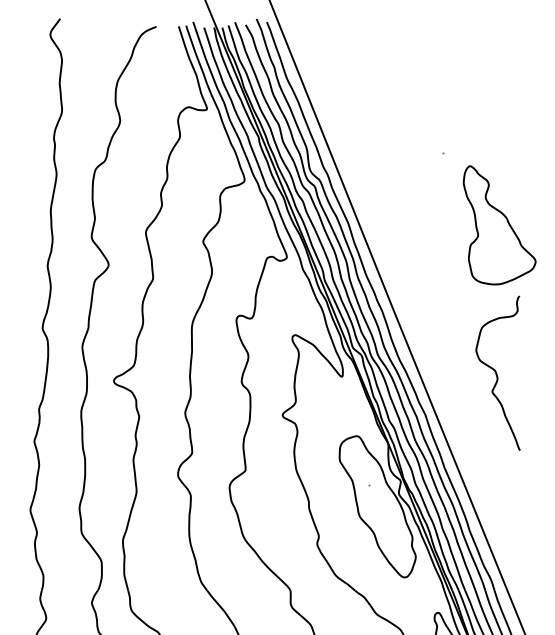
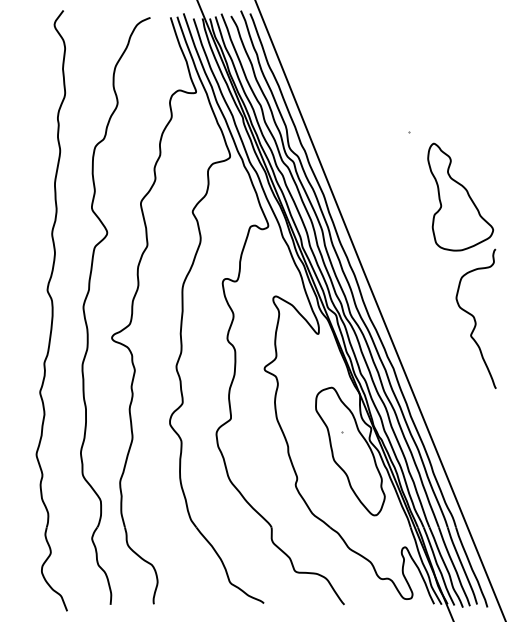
curve: (497, 372) -> (475, 318), moved

